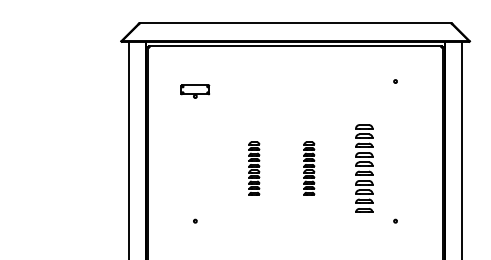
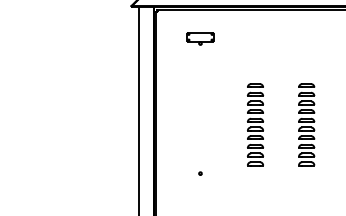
part: (195, 91) -> (200, 38), moved
part: (254, 168) -> (255, 124), size x1.67
part: (309, 168) -> (306, 124), size x1.67

